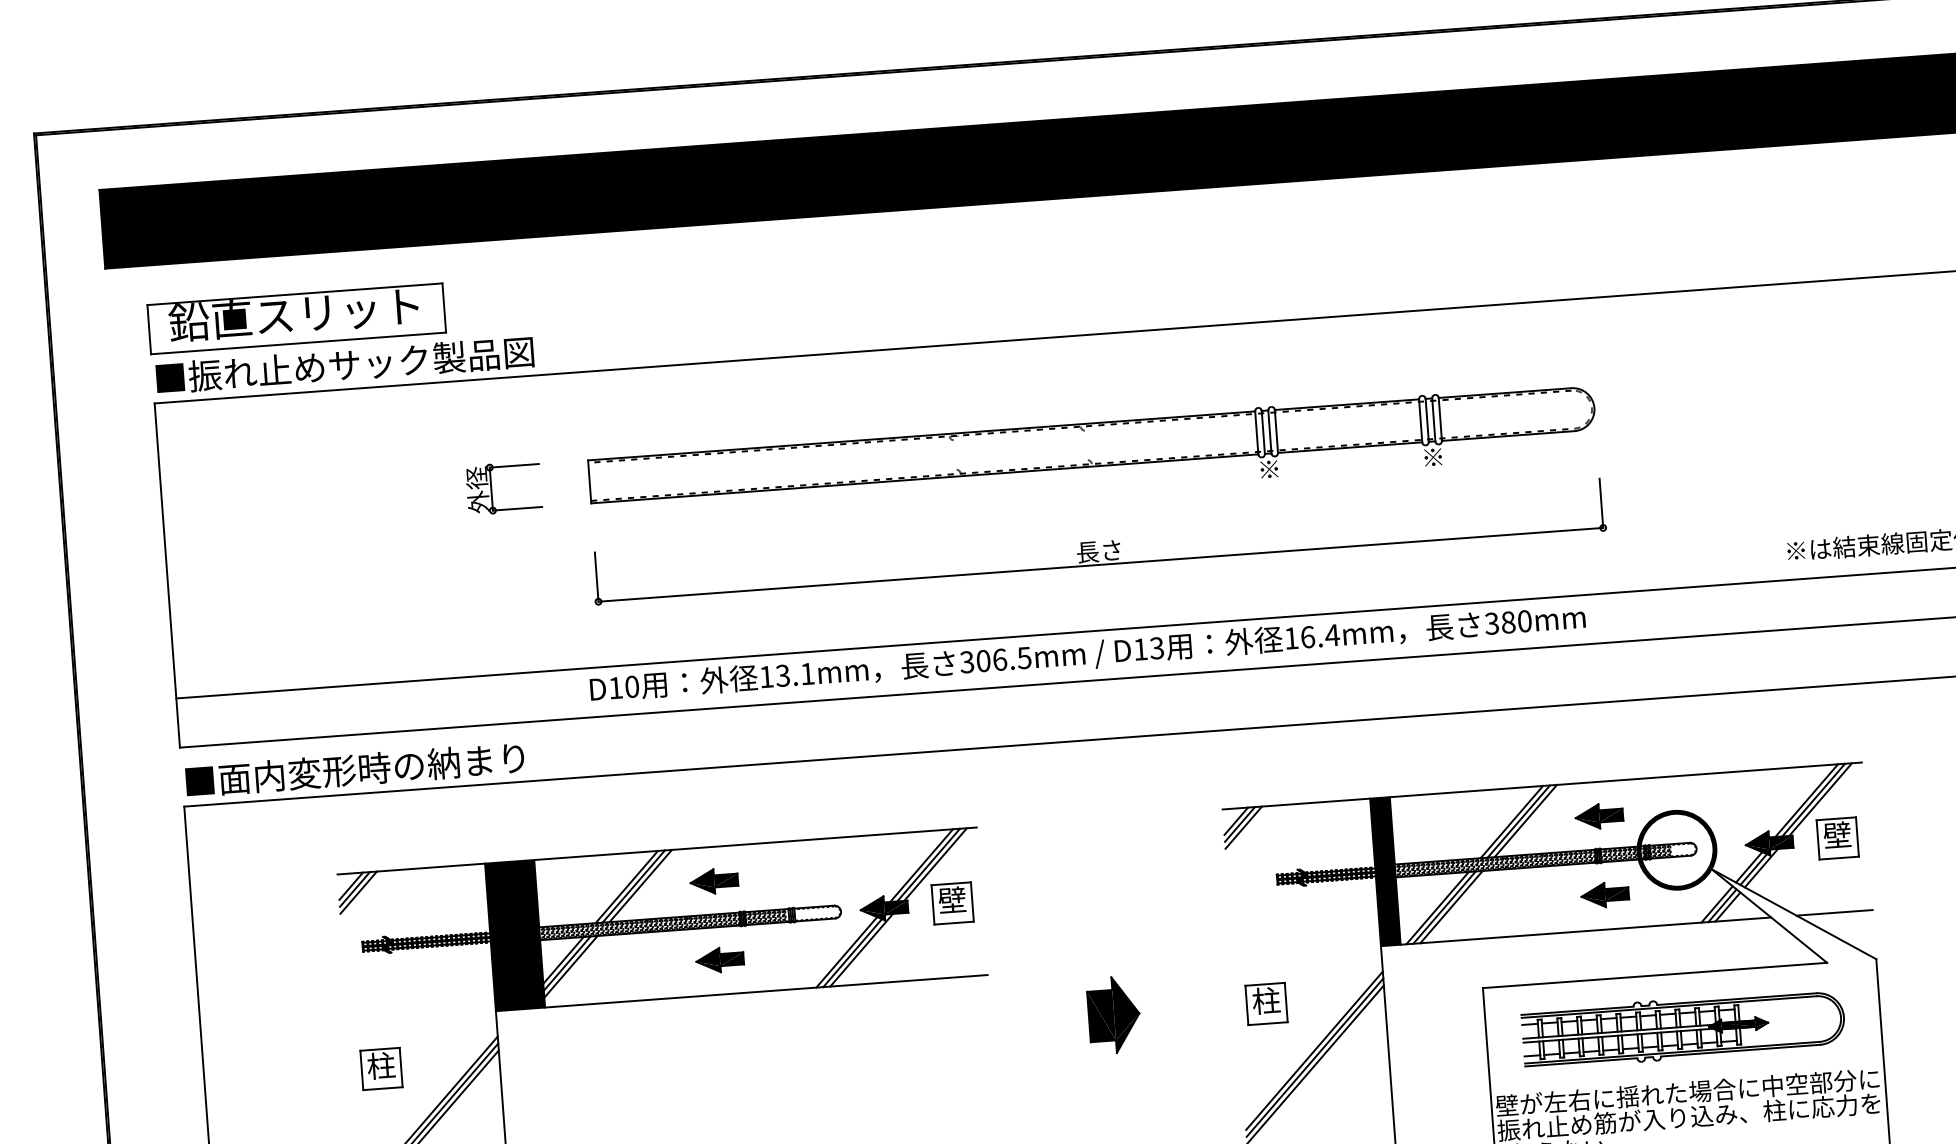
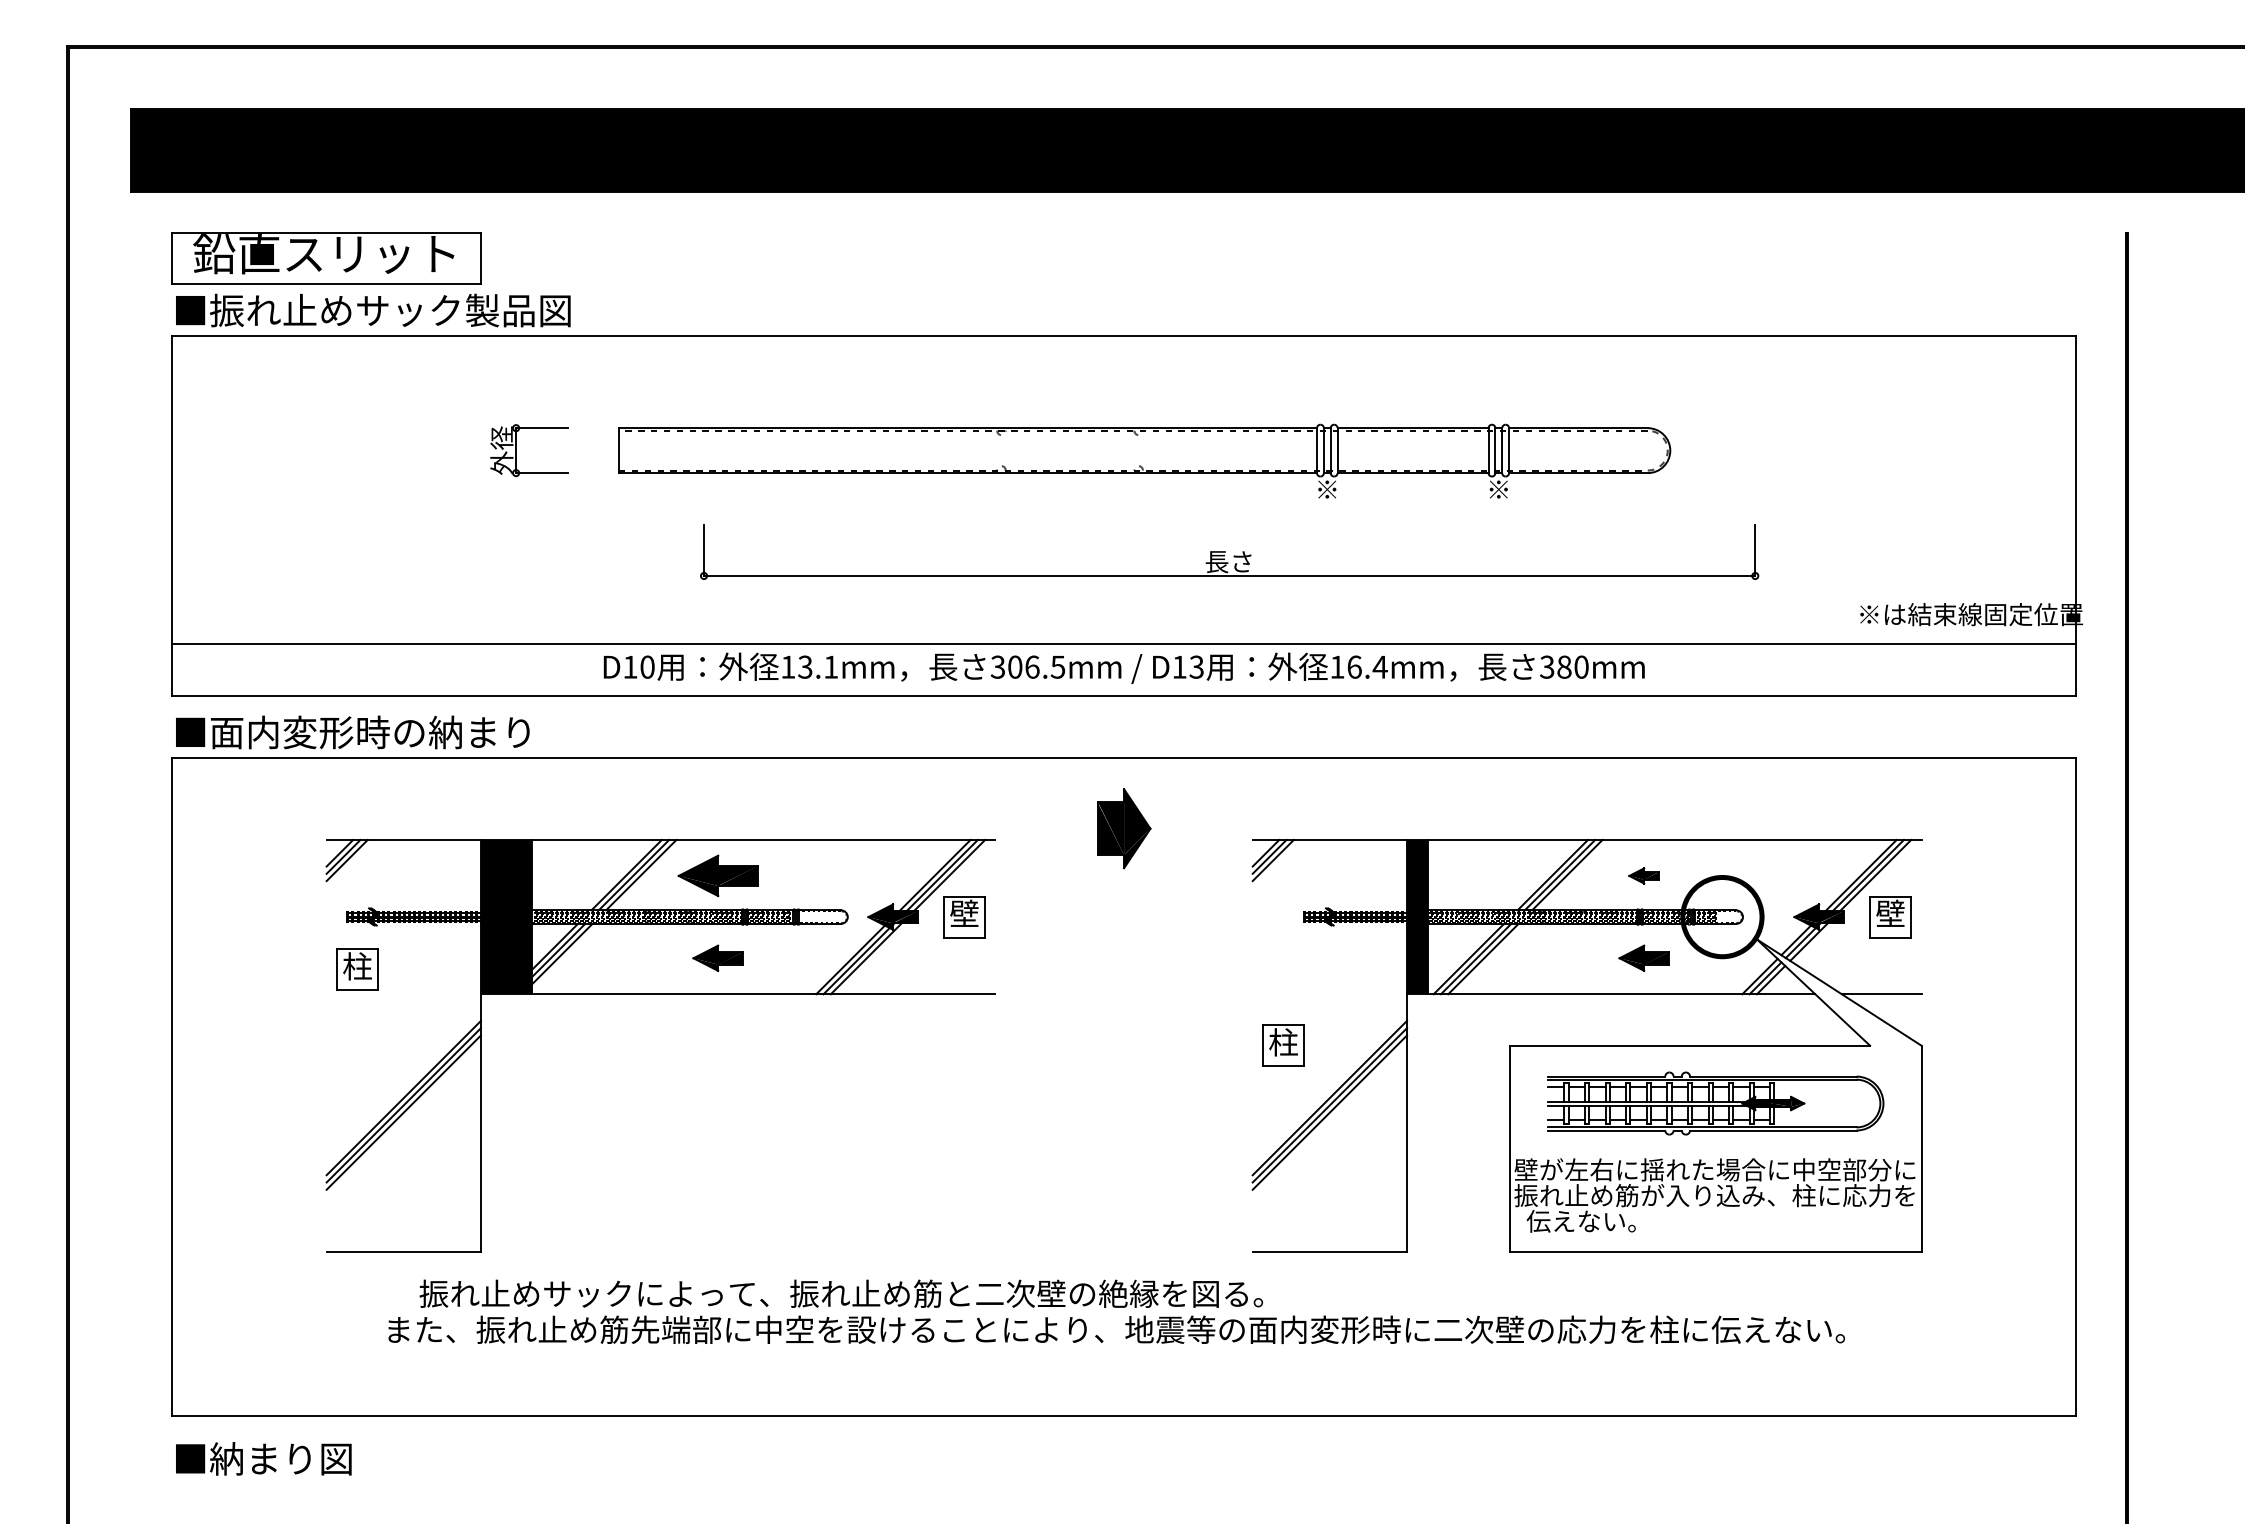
part: (1098, 541) -> (1229, 551), moved
part: (1598, 816) -> (1643, 875), size x0.6
part: (713, 881) -> (717, 875), size x1.6
part: (1114, 1014) -> (1124, 828), moved
part: (381, 1068) -> (357, 969), moved

